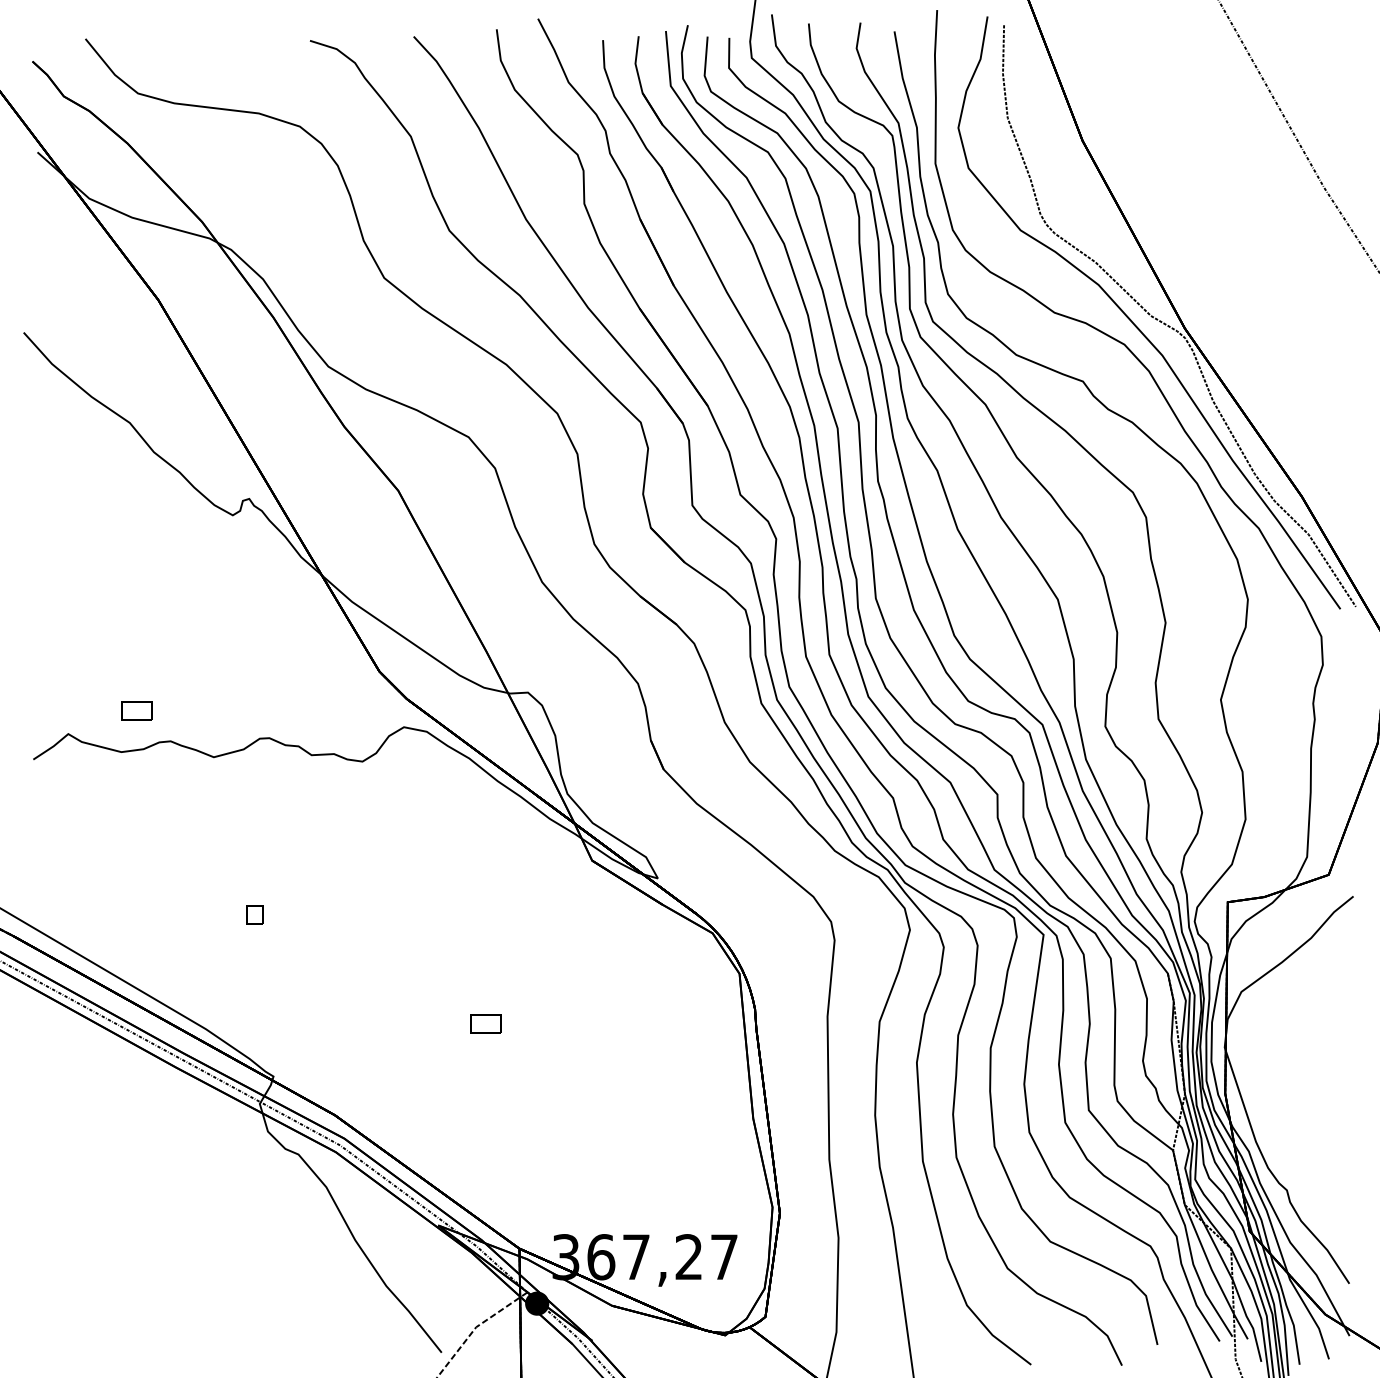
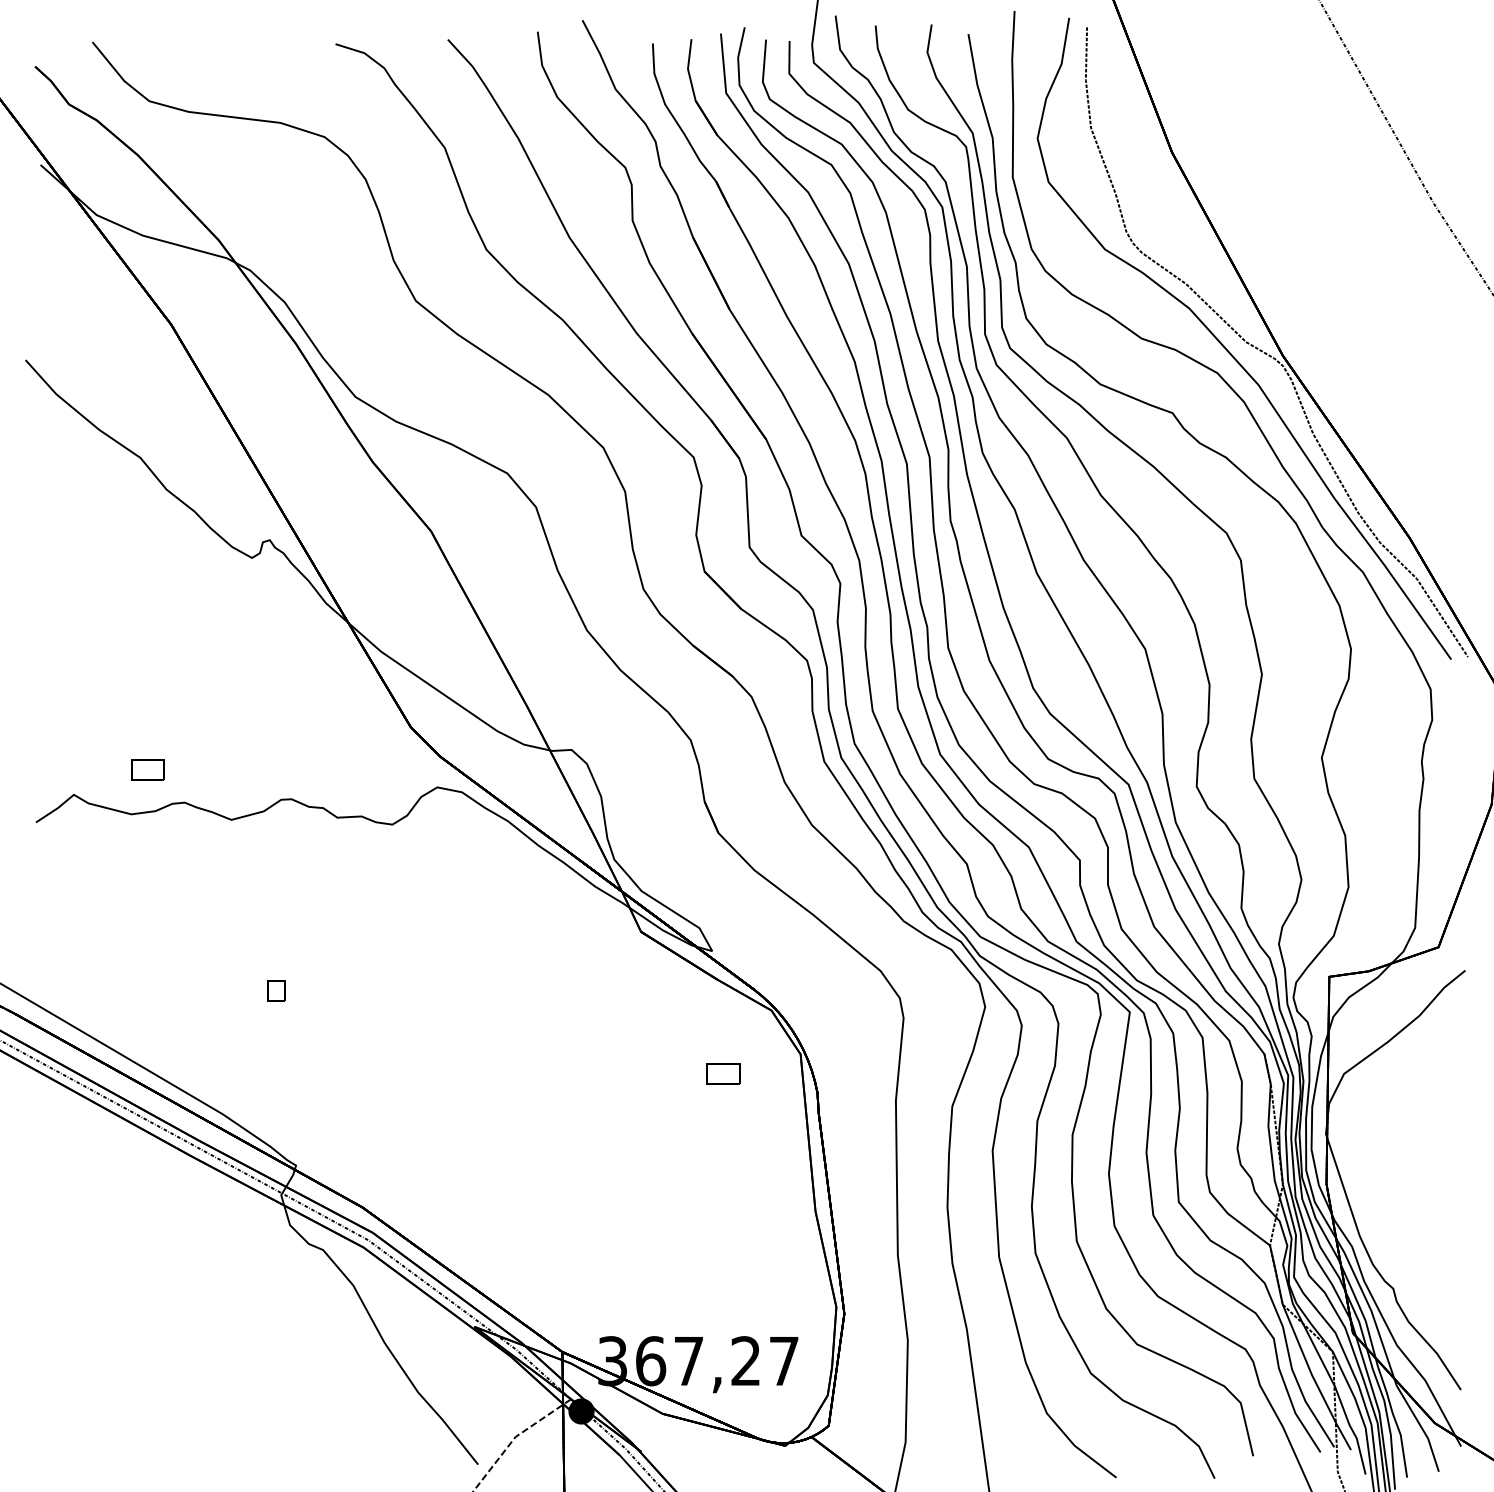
part: (486, 1022) -> (723, 1073), moved

